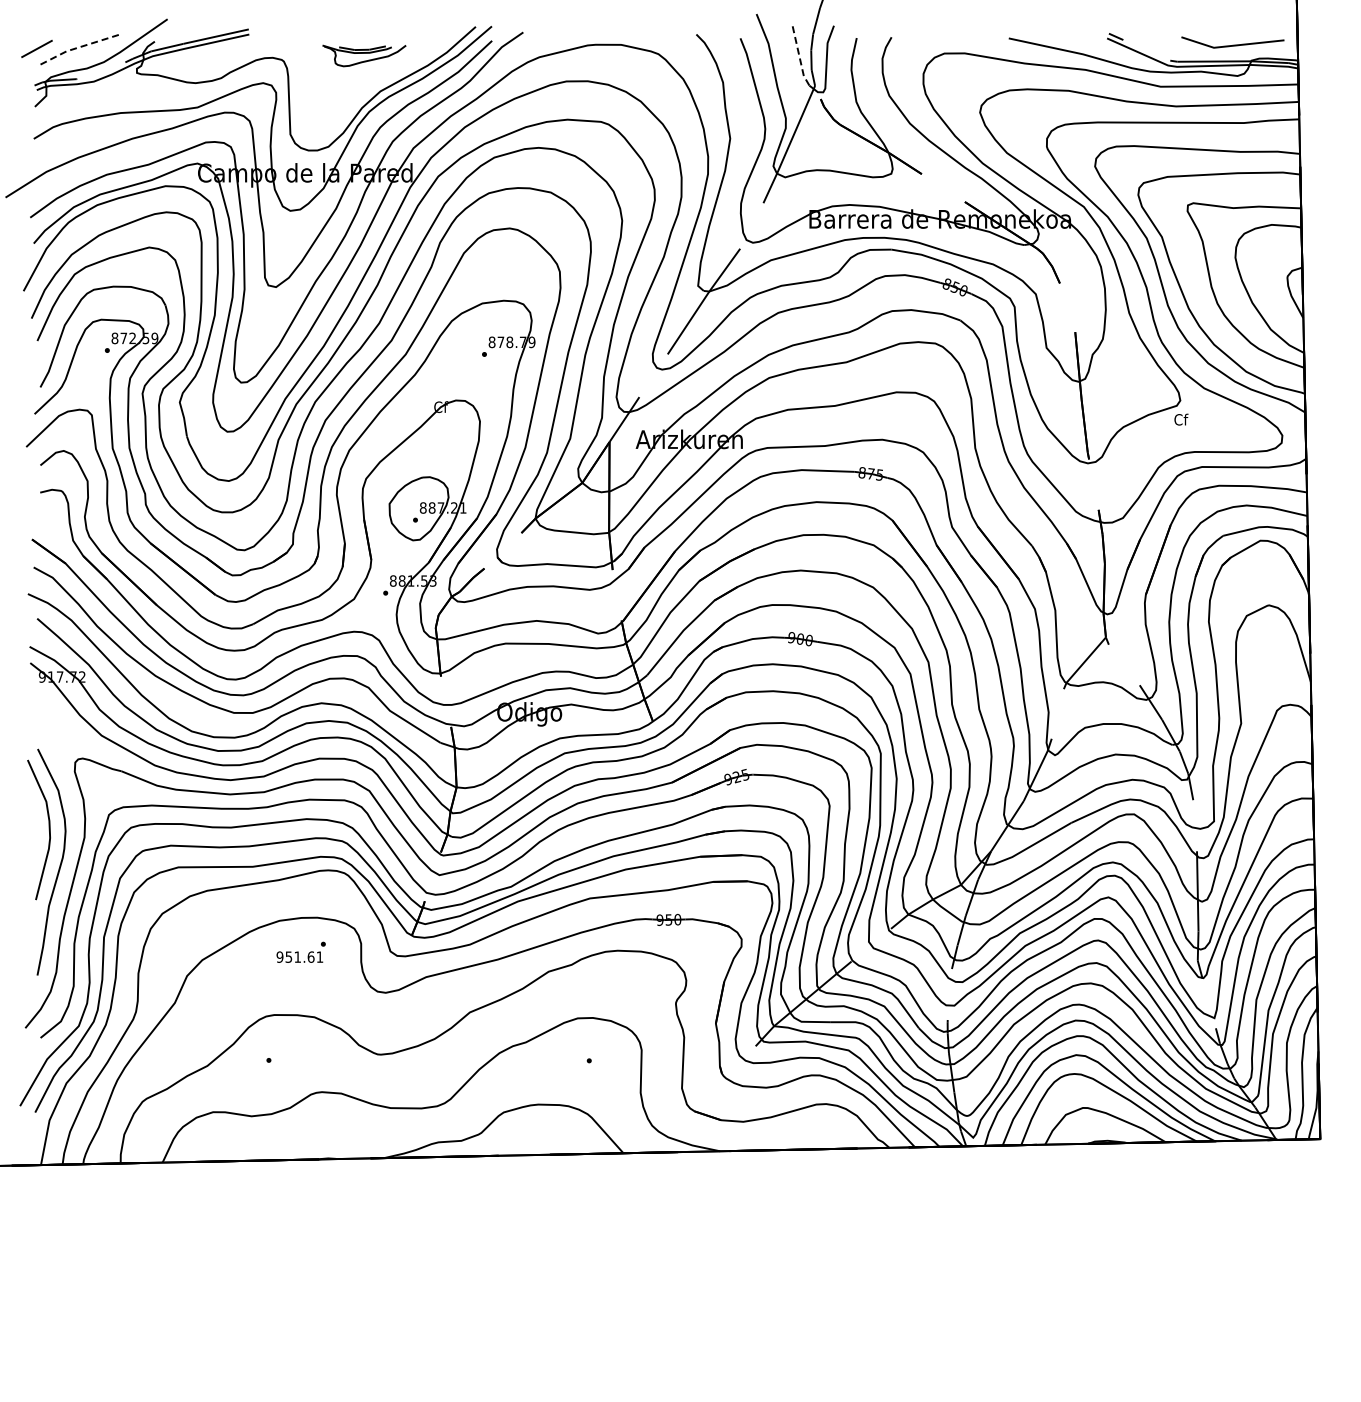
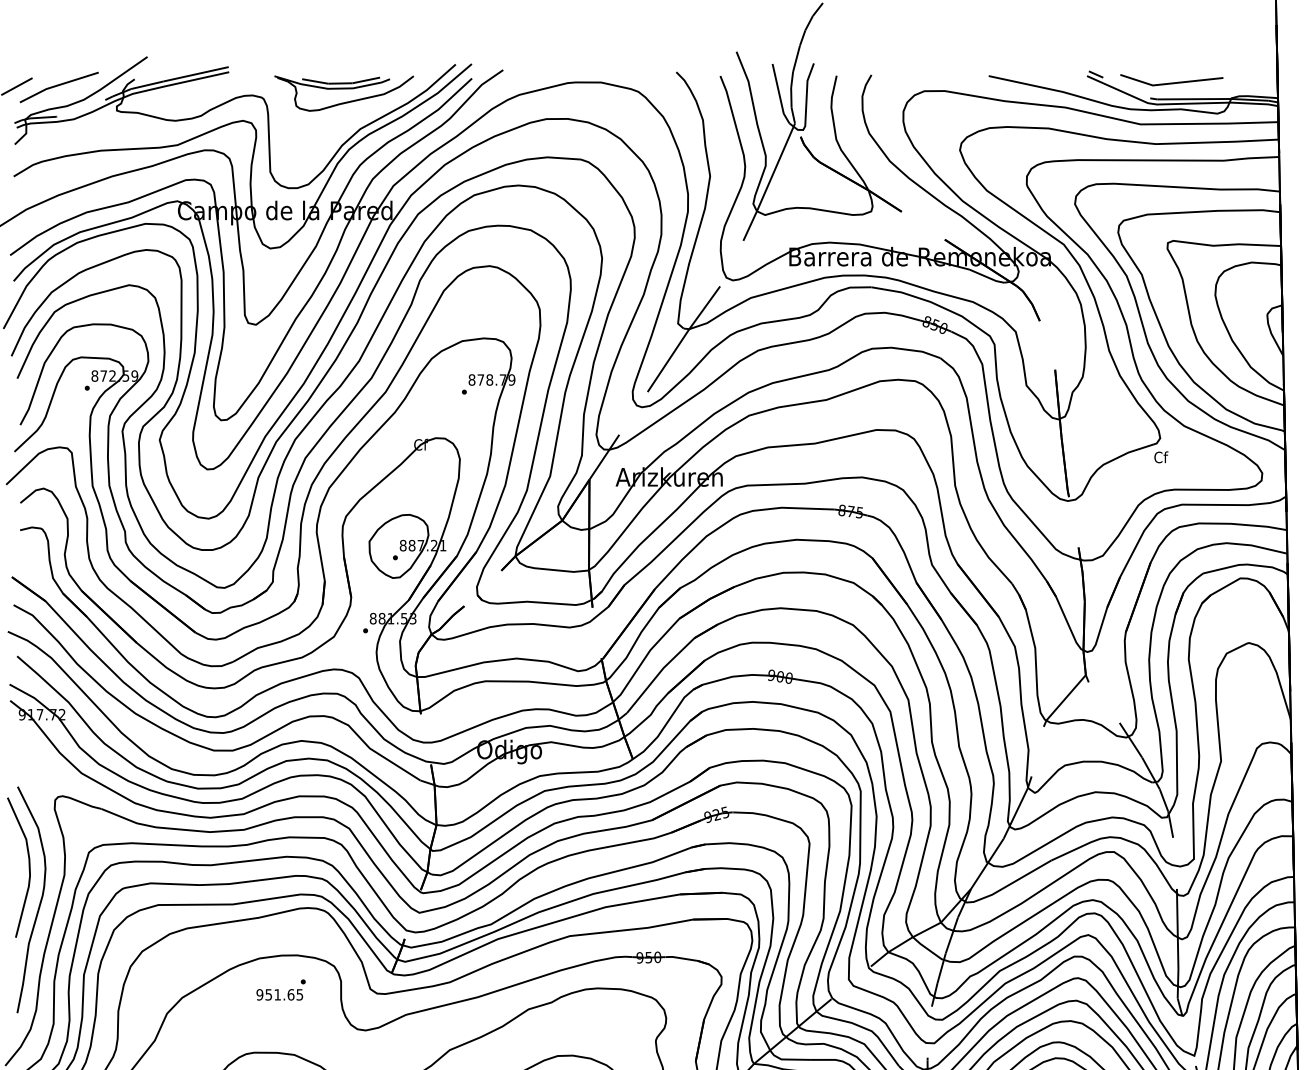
line: (1232, 44) -> (1171, 82), moved
line: (77, 47) -> (57, 85), dashed -> solid
part: (364, 55) -> (344, 93), size x1.67
line: (799, 57) -> (779, 95), dashed -> solid
text: (319, 956) -> (299, 994), 951.61 -> 951.65

